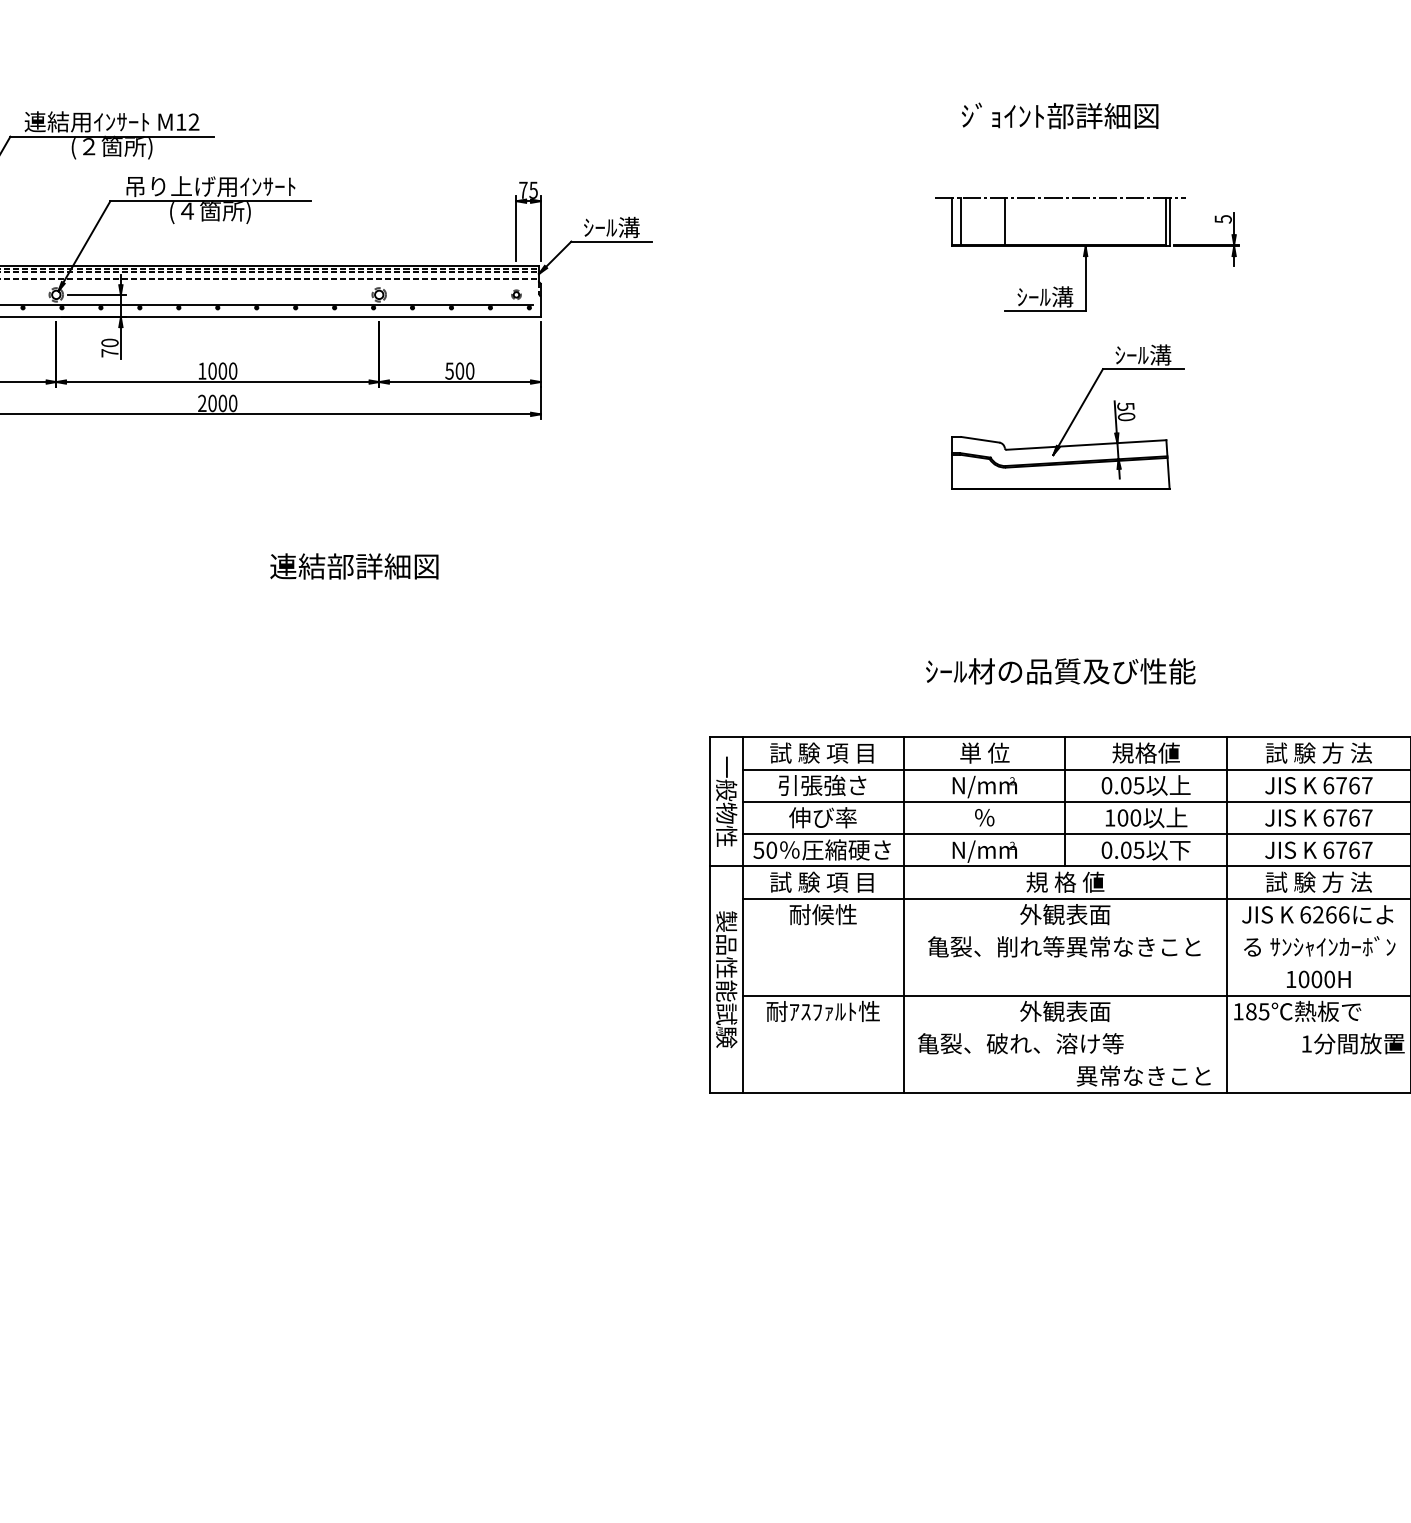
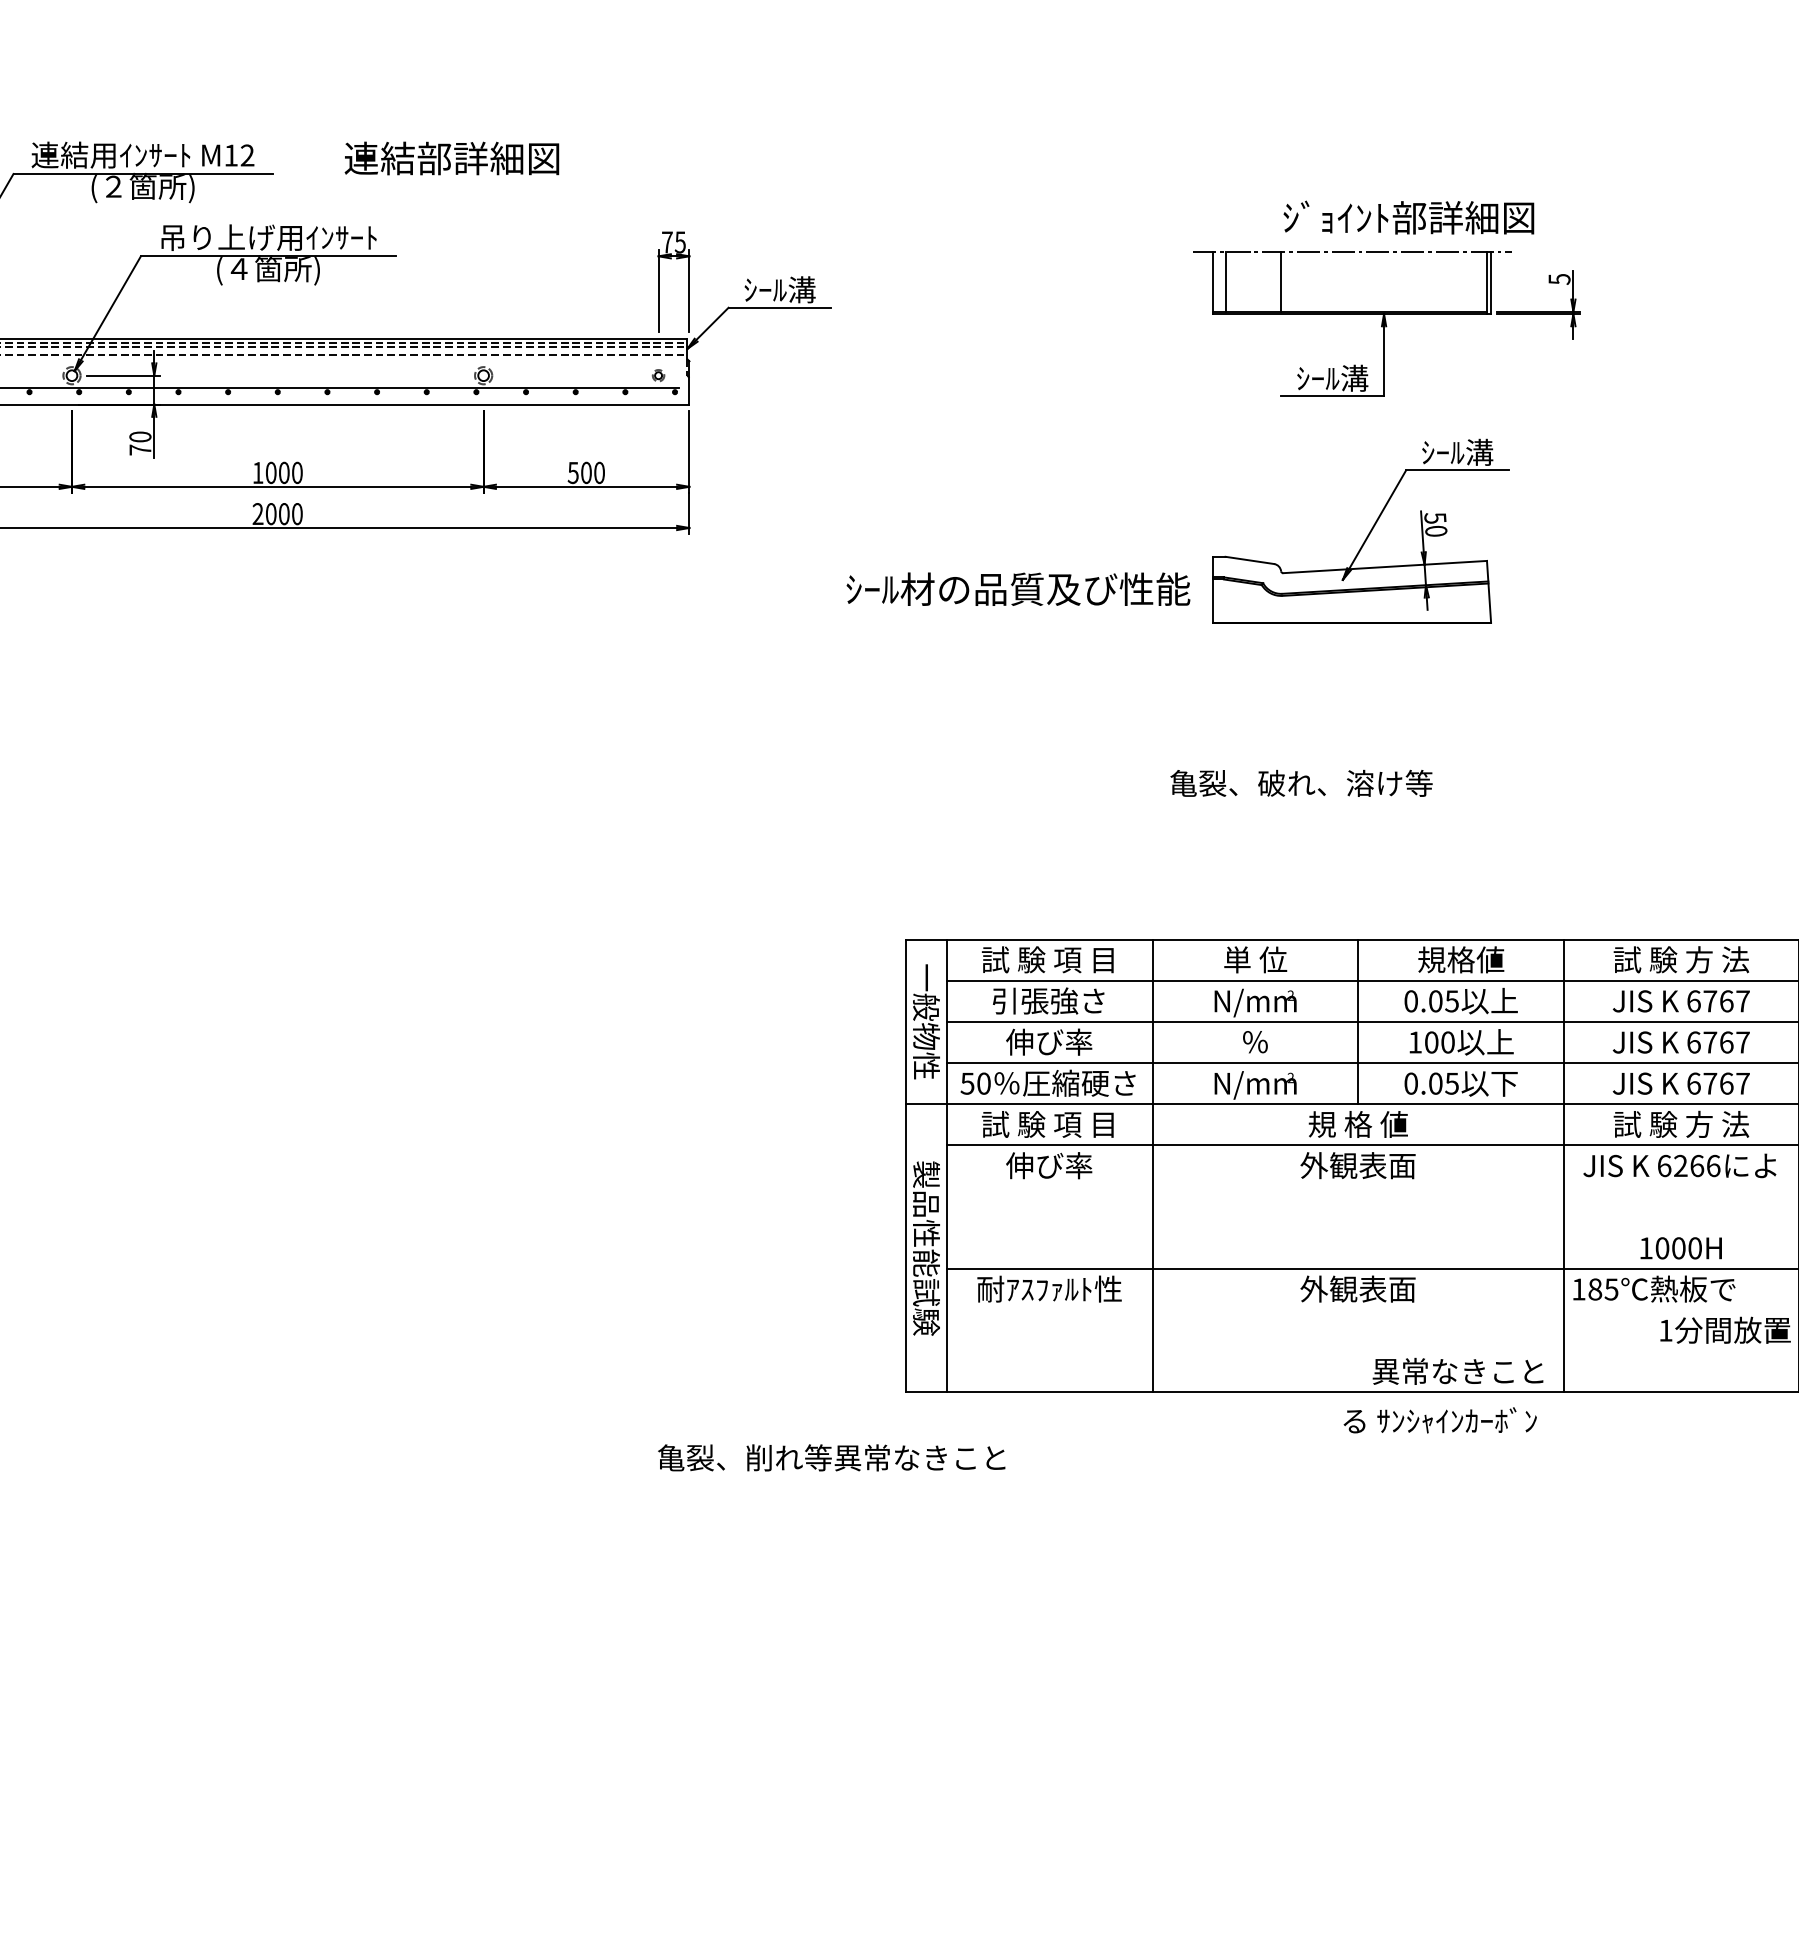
text: (1060, 115) -> (1409, 217), moved
text: (354, 566) -> (452, 158), moved
text: (1060, 671) -> (1018, 589), moved
text: (822, 914) -> (1048, 1165), 耐候性 -> 伸び率
text: (1064, 946) -> (831, 1457), moved
text: (1319, 946) -> (1439, 1420), moved
text: (1020, 1043) -> (1301, 783), moved

